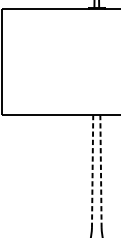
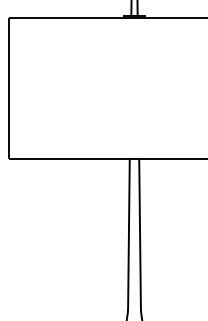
line: (92, 171) -> (128, 233), dashed -> solid
line: (101, 171) -> (140, 233), dashed -> solid

